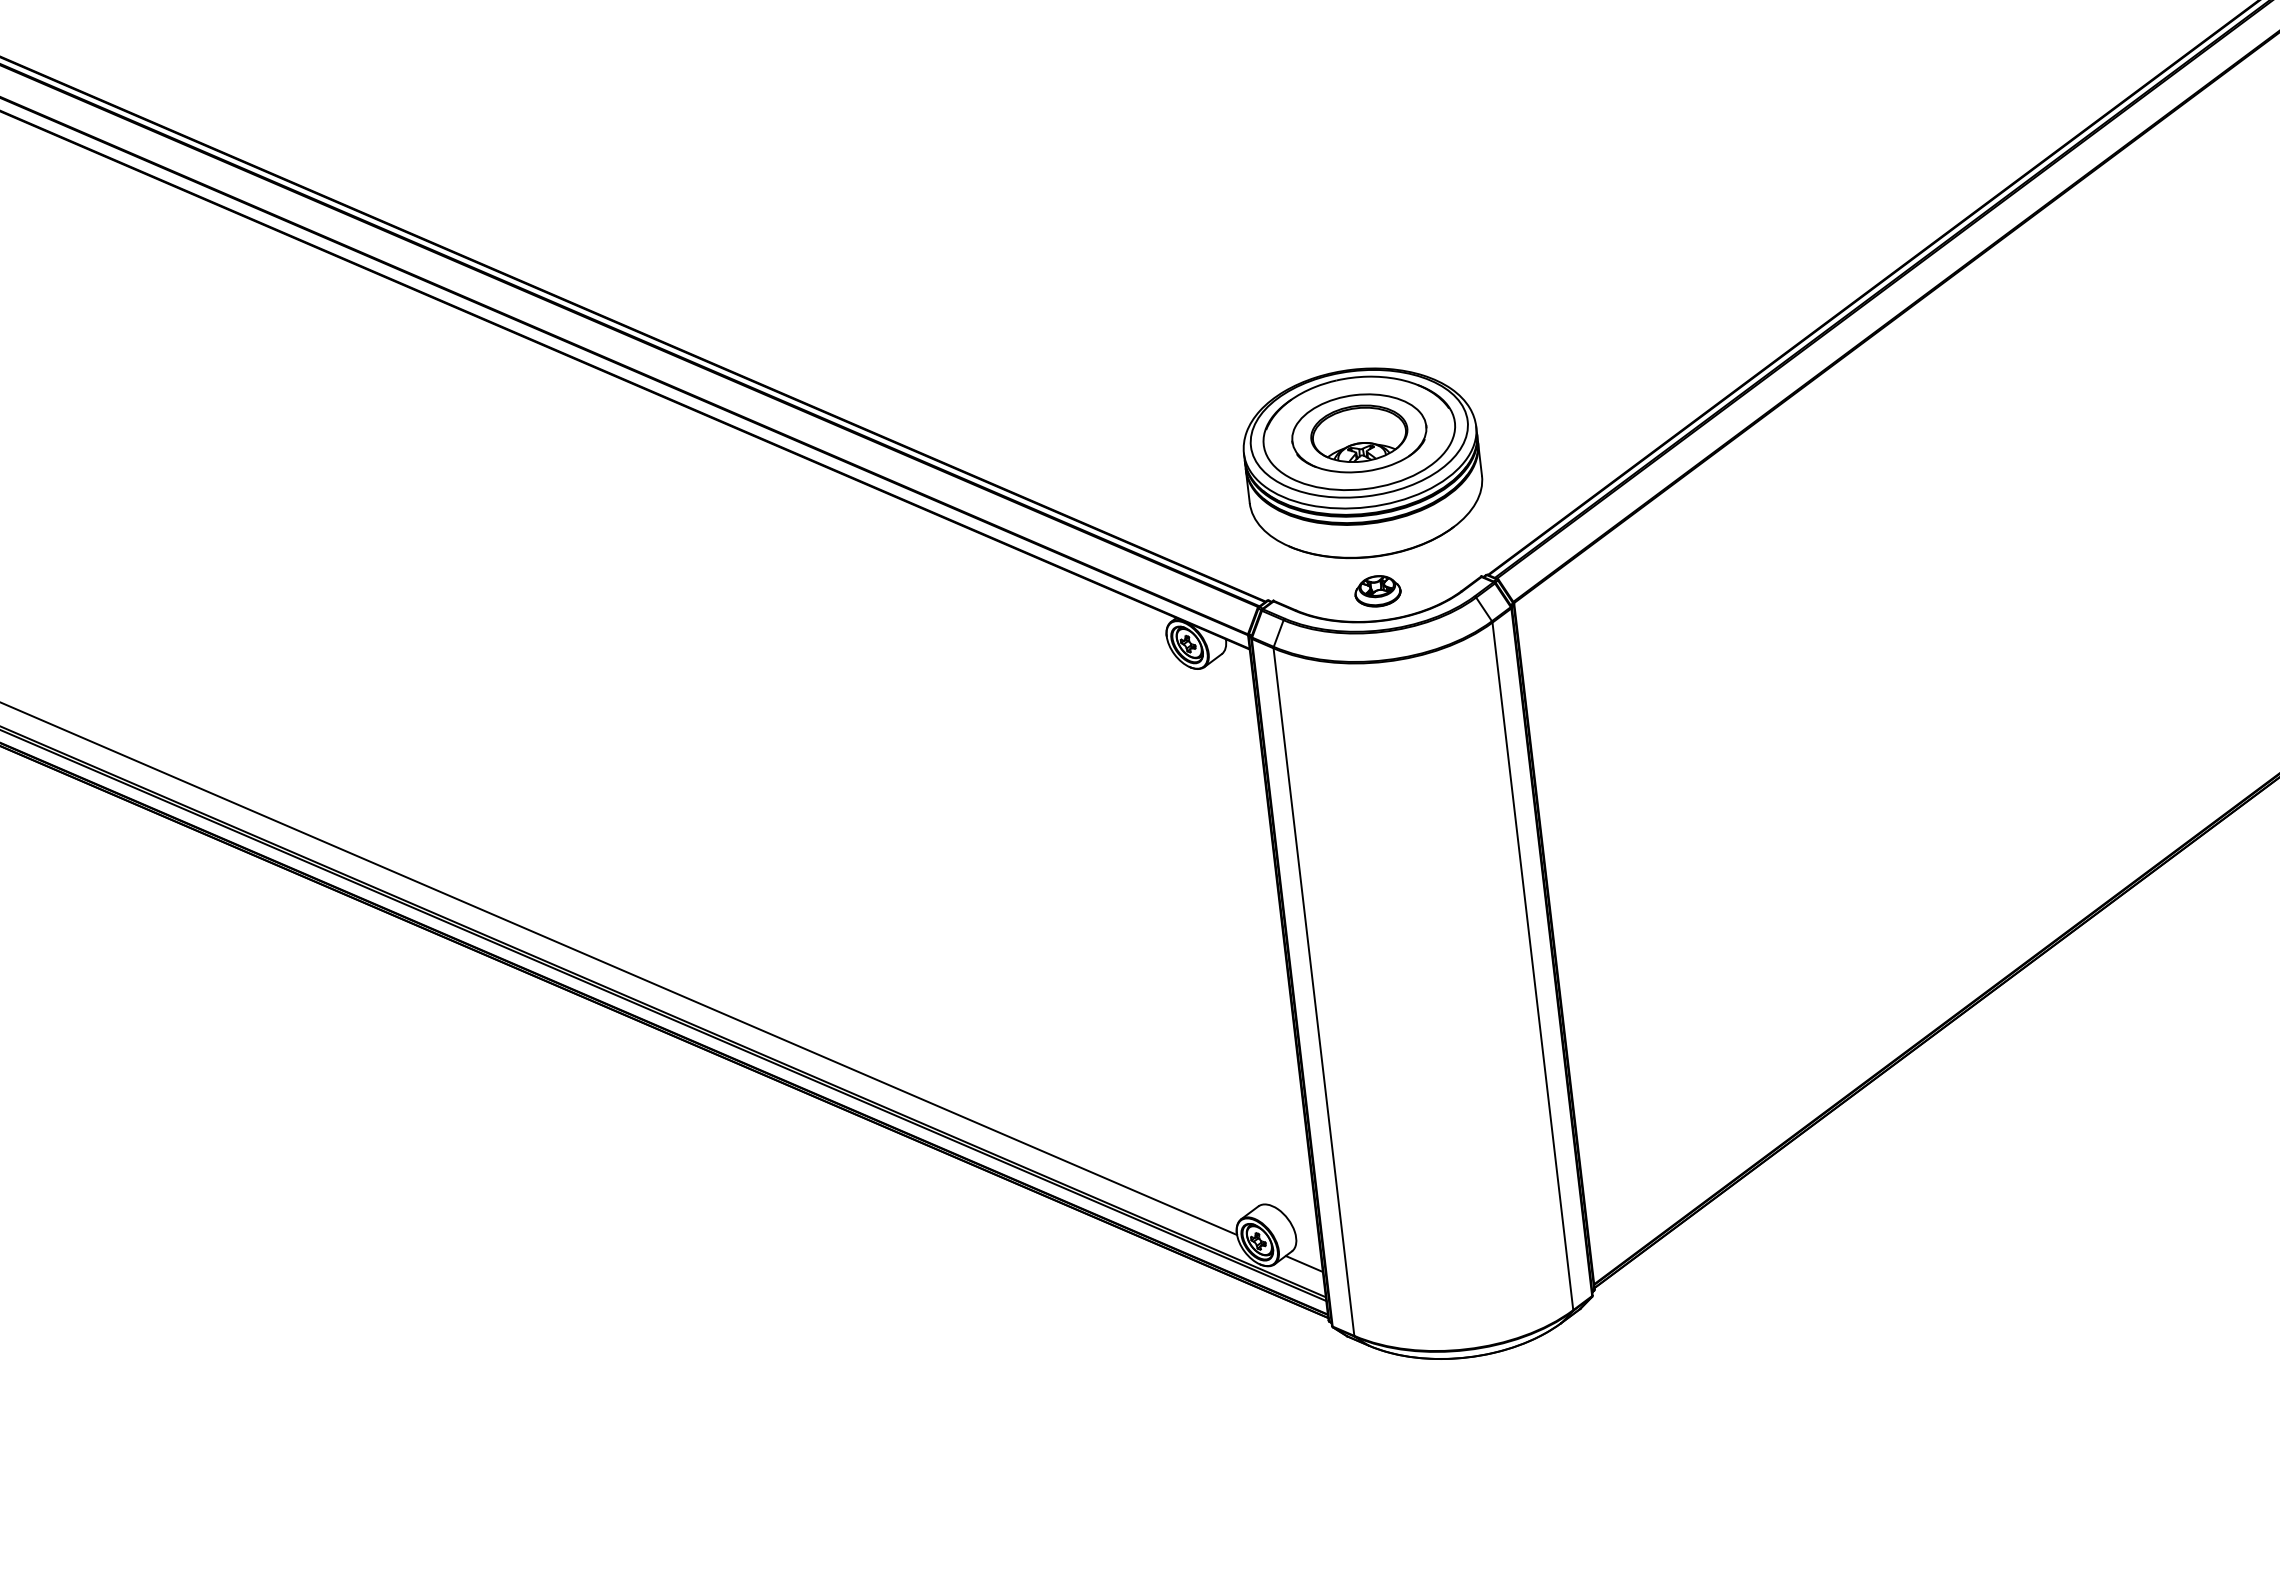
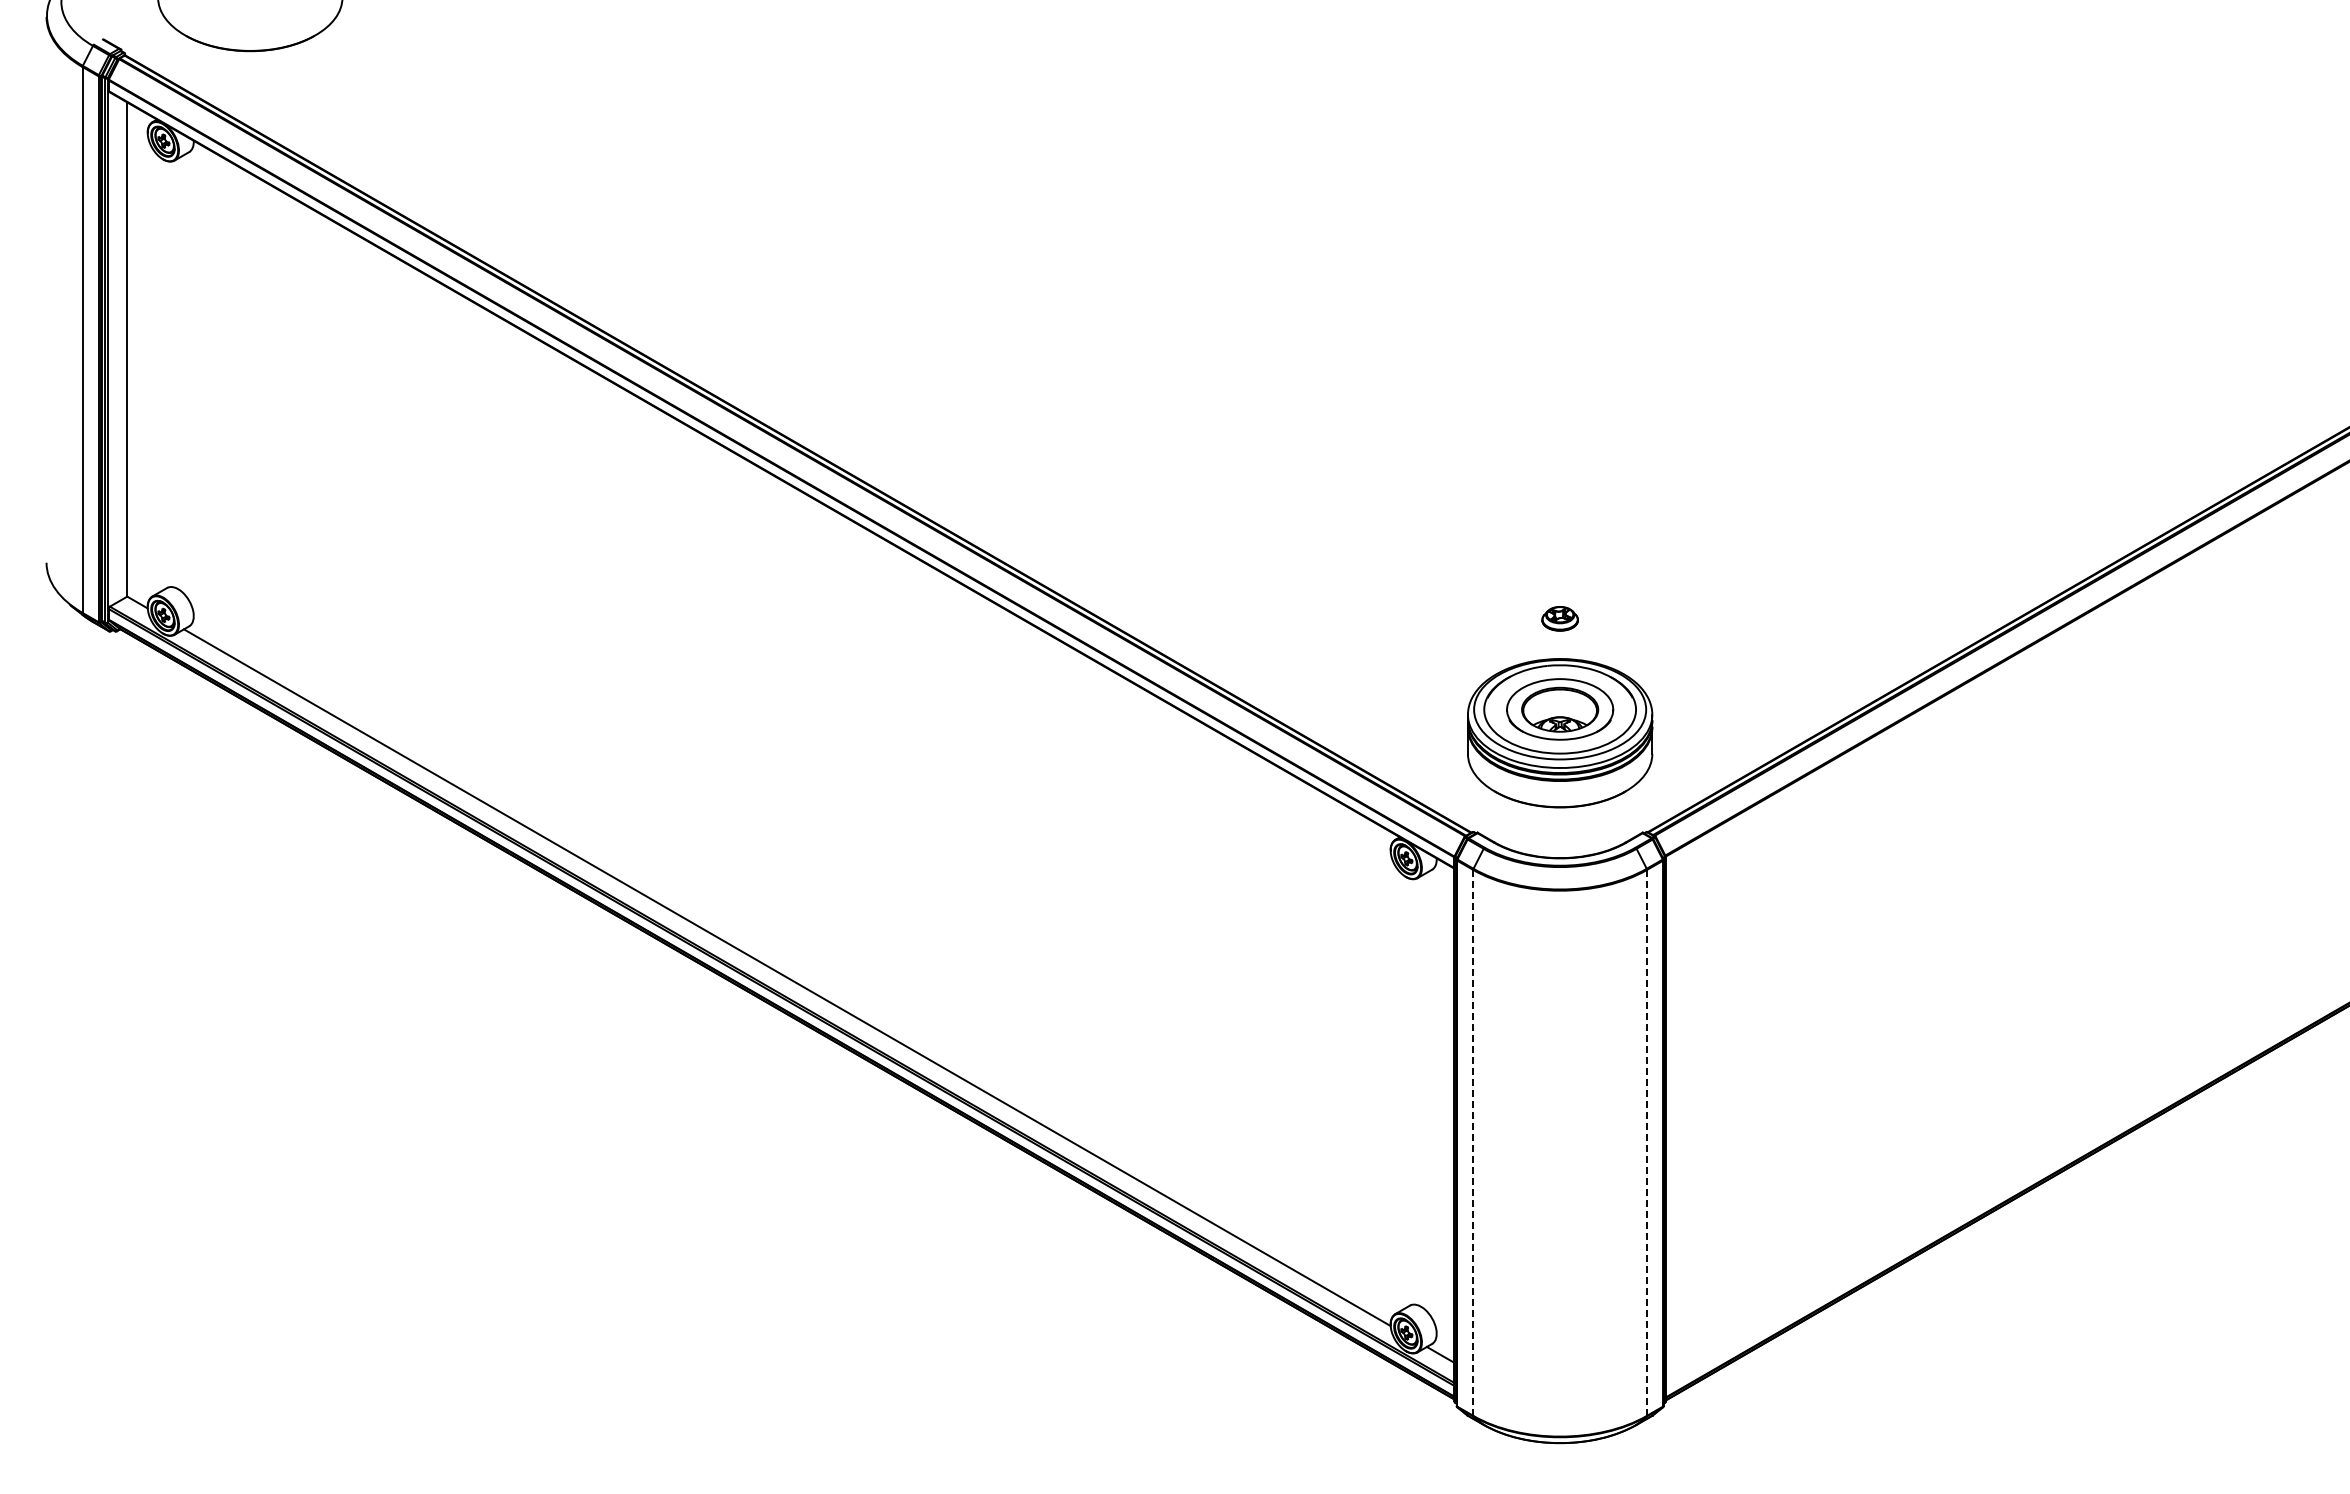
part: (1376, 590) -> (1559, 618), moved
line: (1533, 965) -> (1647, 1142), solid -> dashed
line: (1314, 991) -> (1473, 1142), solid -> dashed

